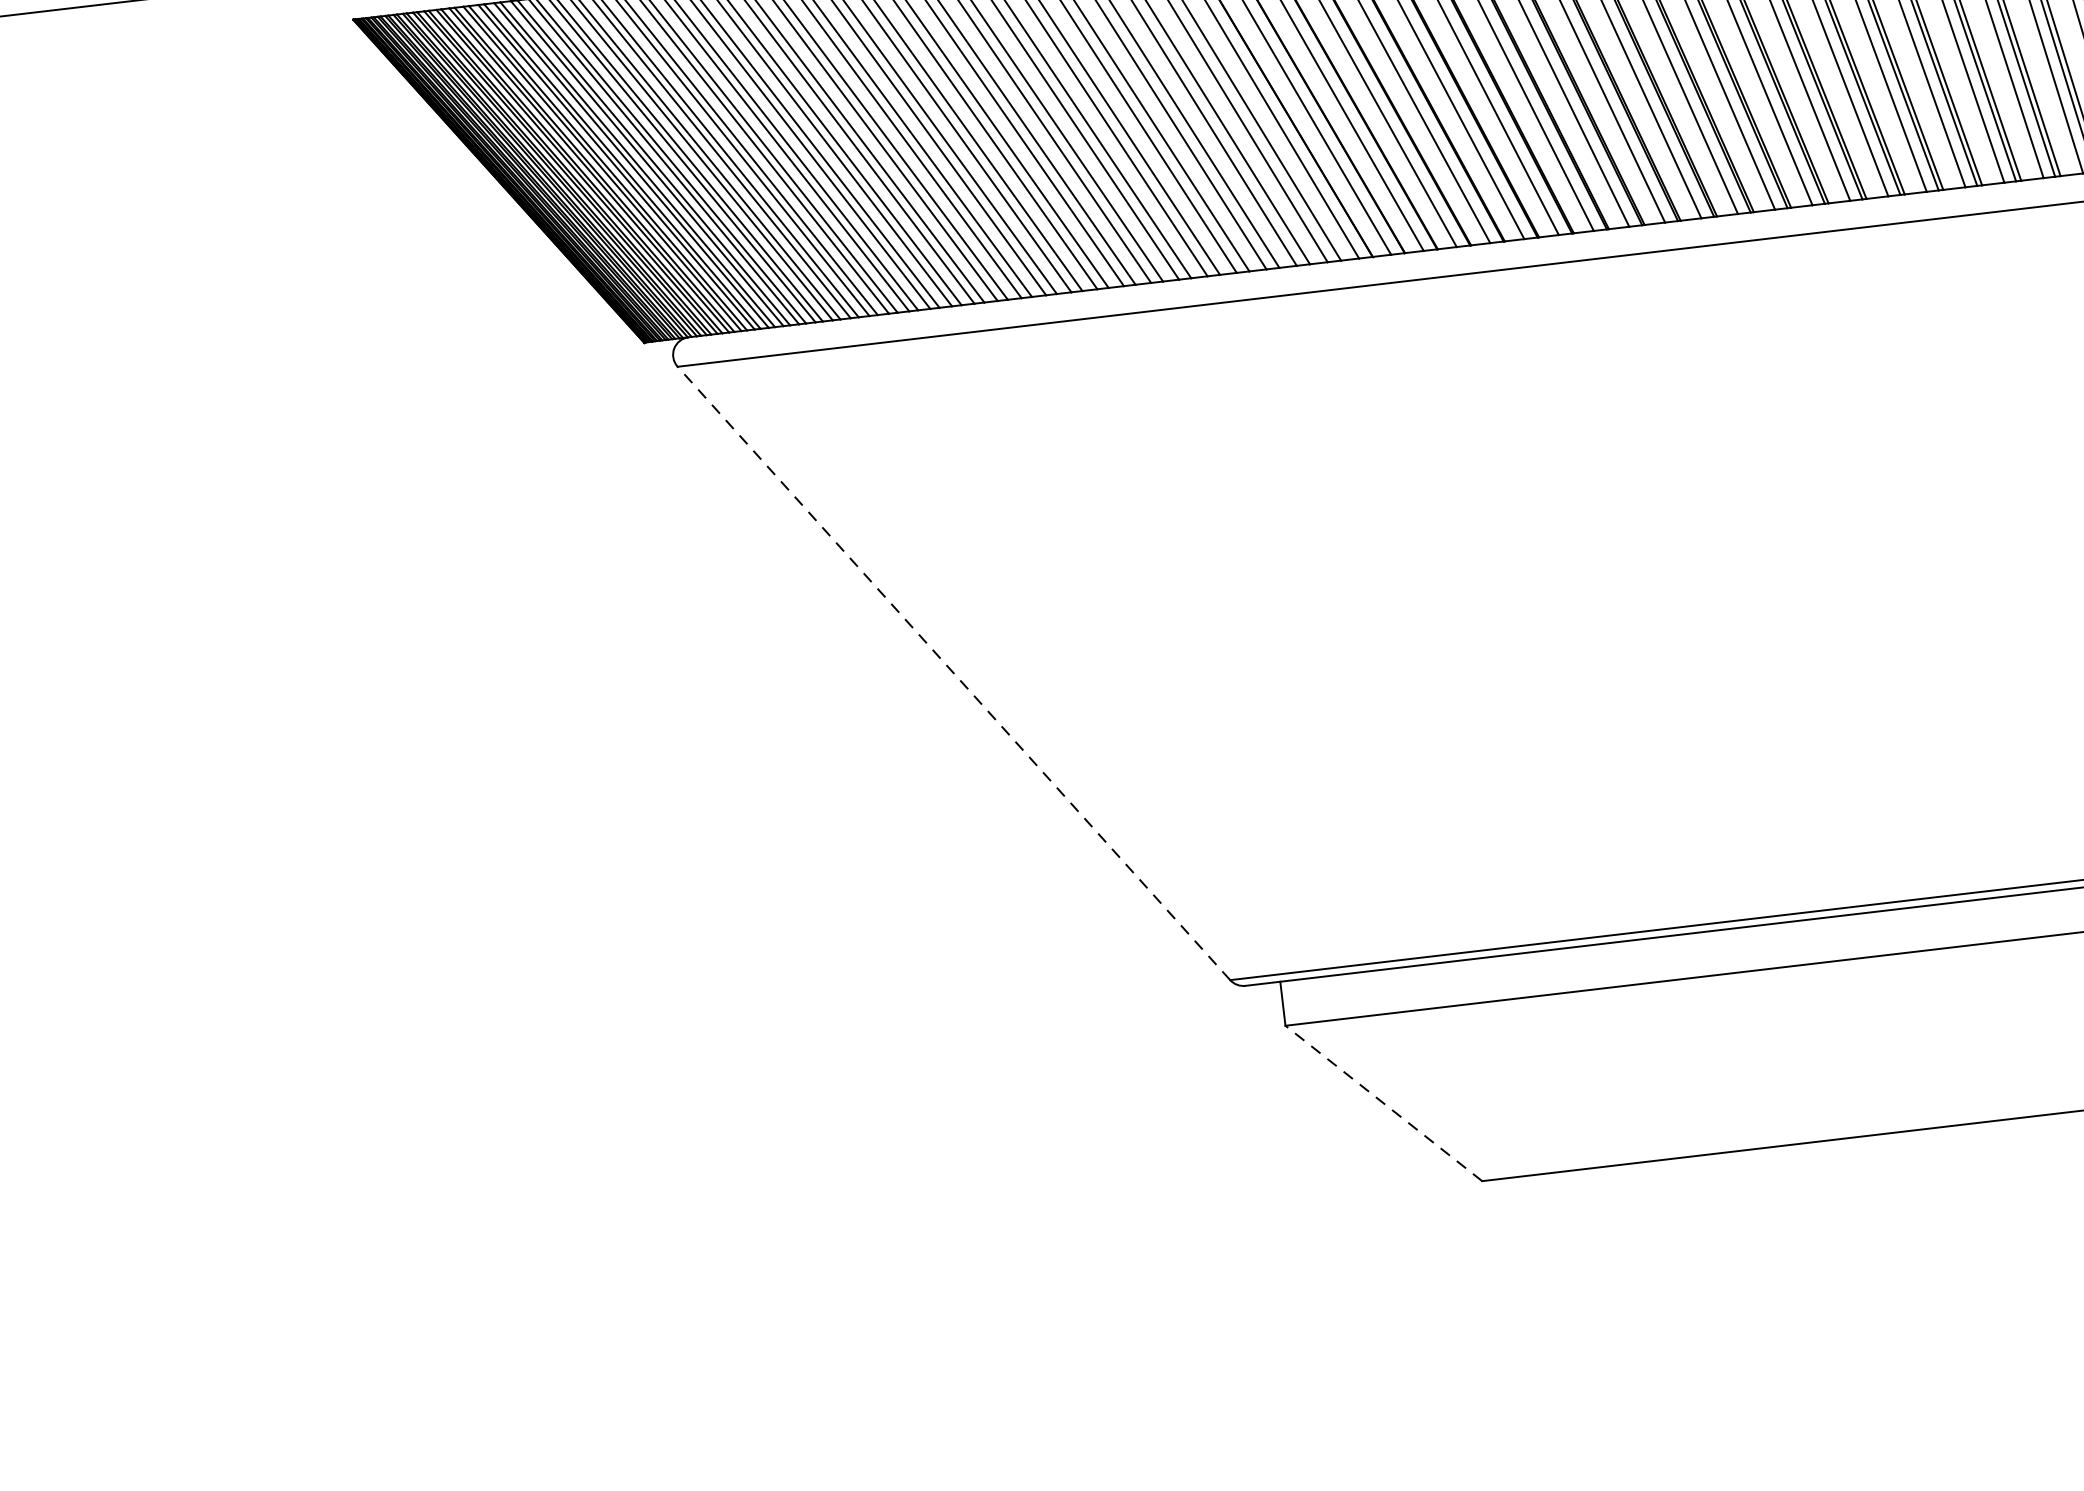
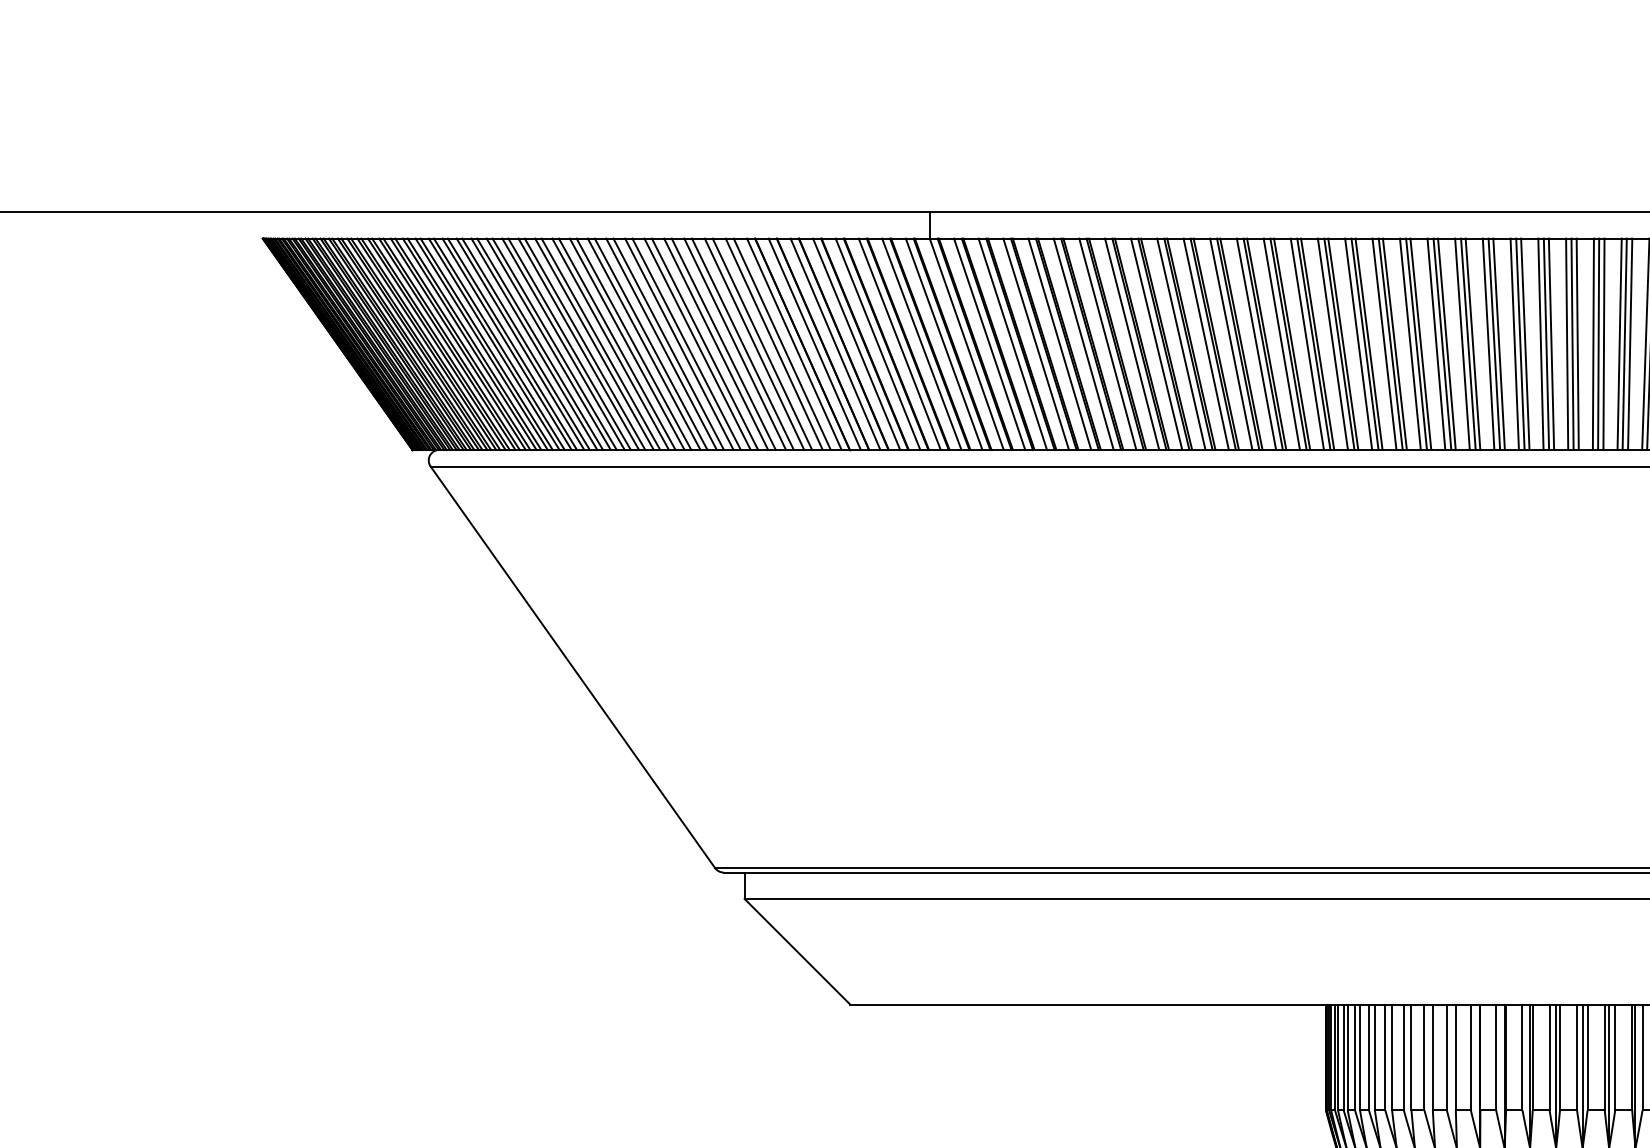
line: (953, 672) -> (572, 666), dashed -> solid
line: (1383, 1102) -> (797, 951), dashed -> solid

